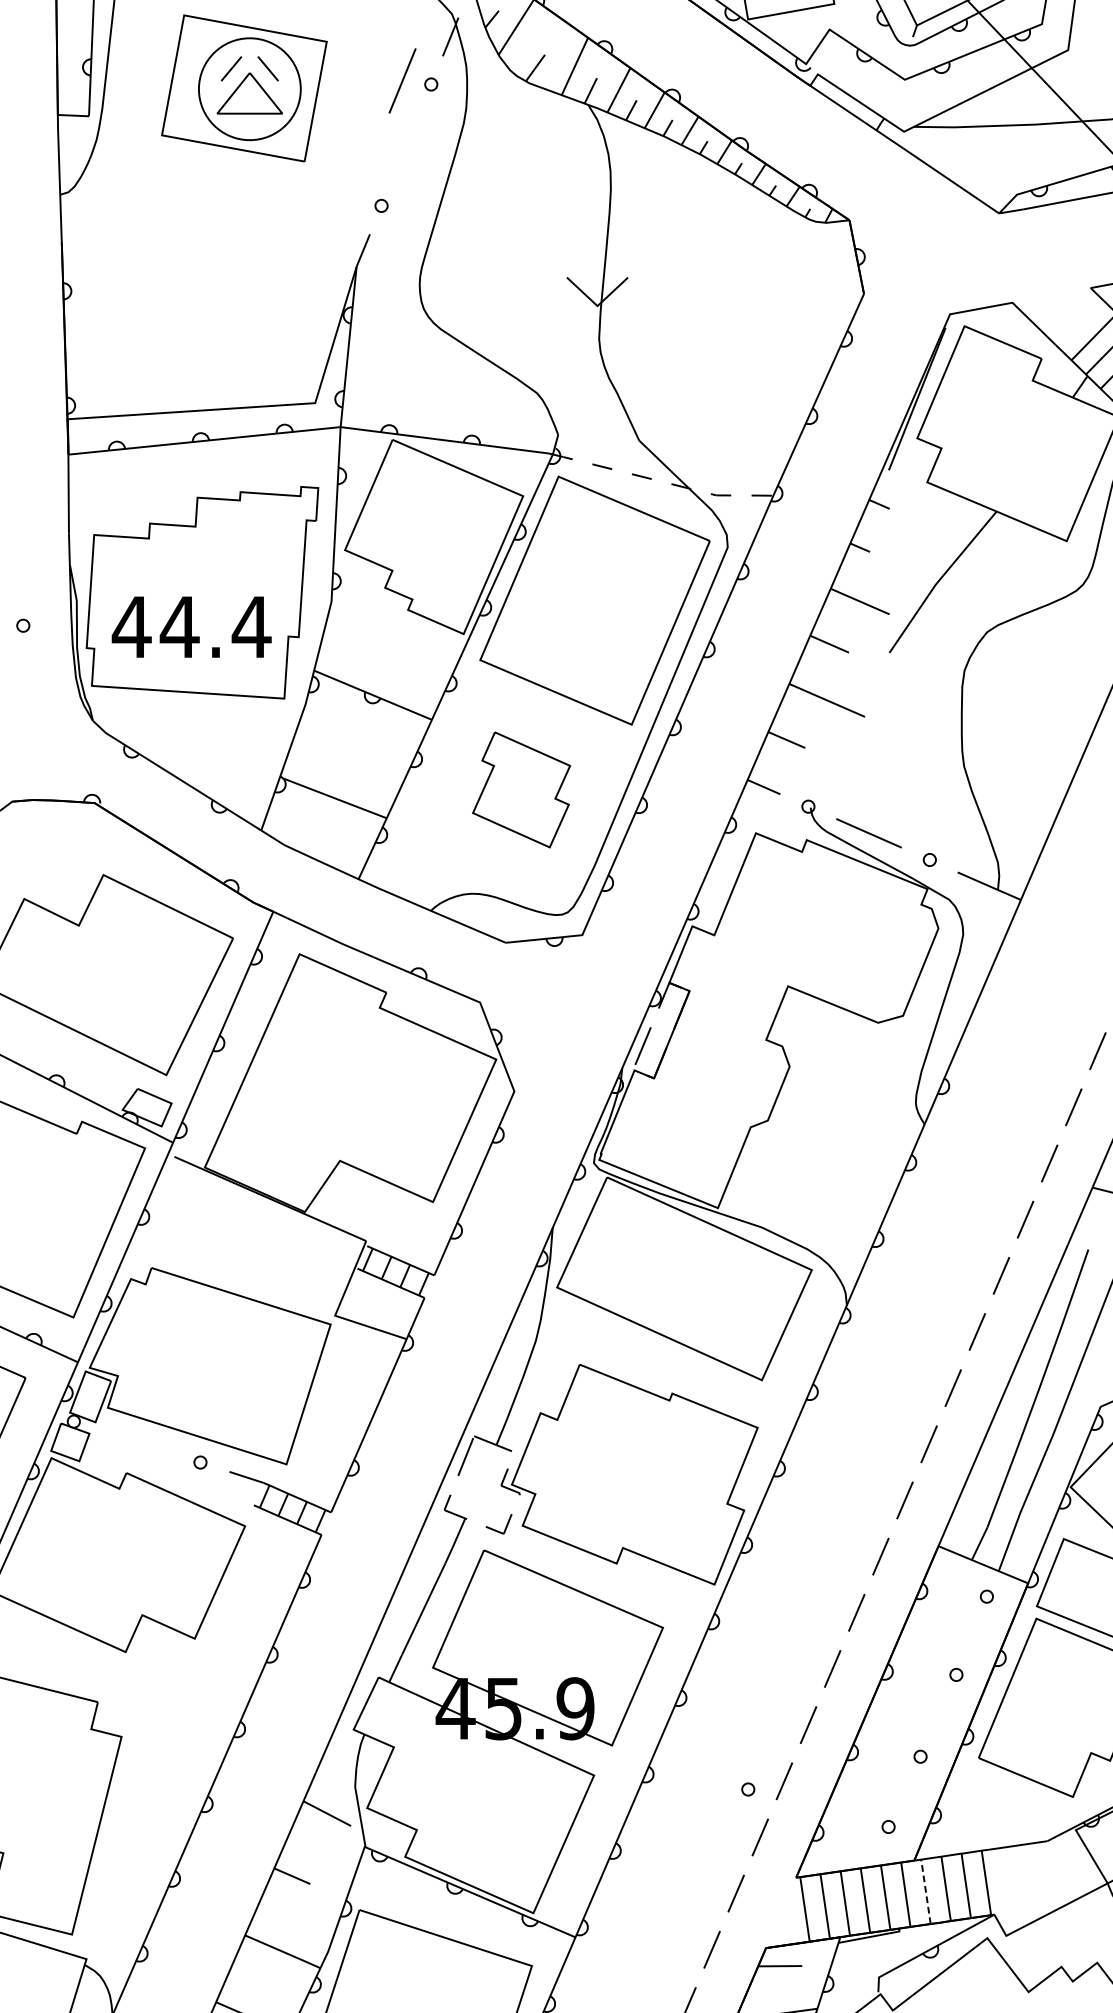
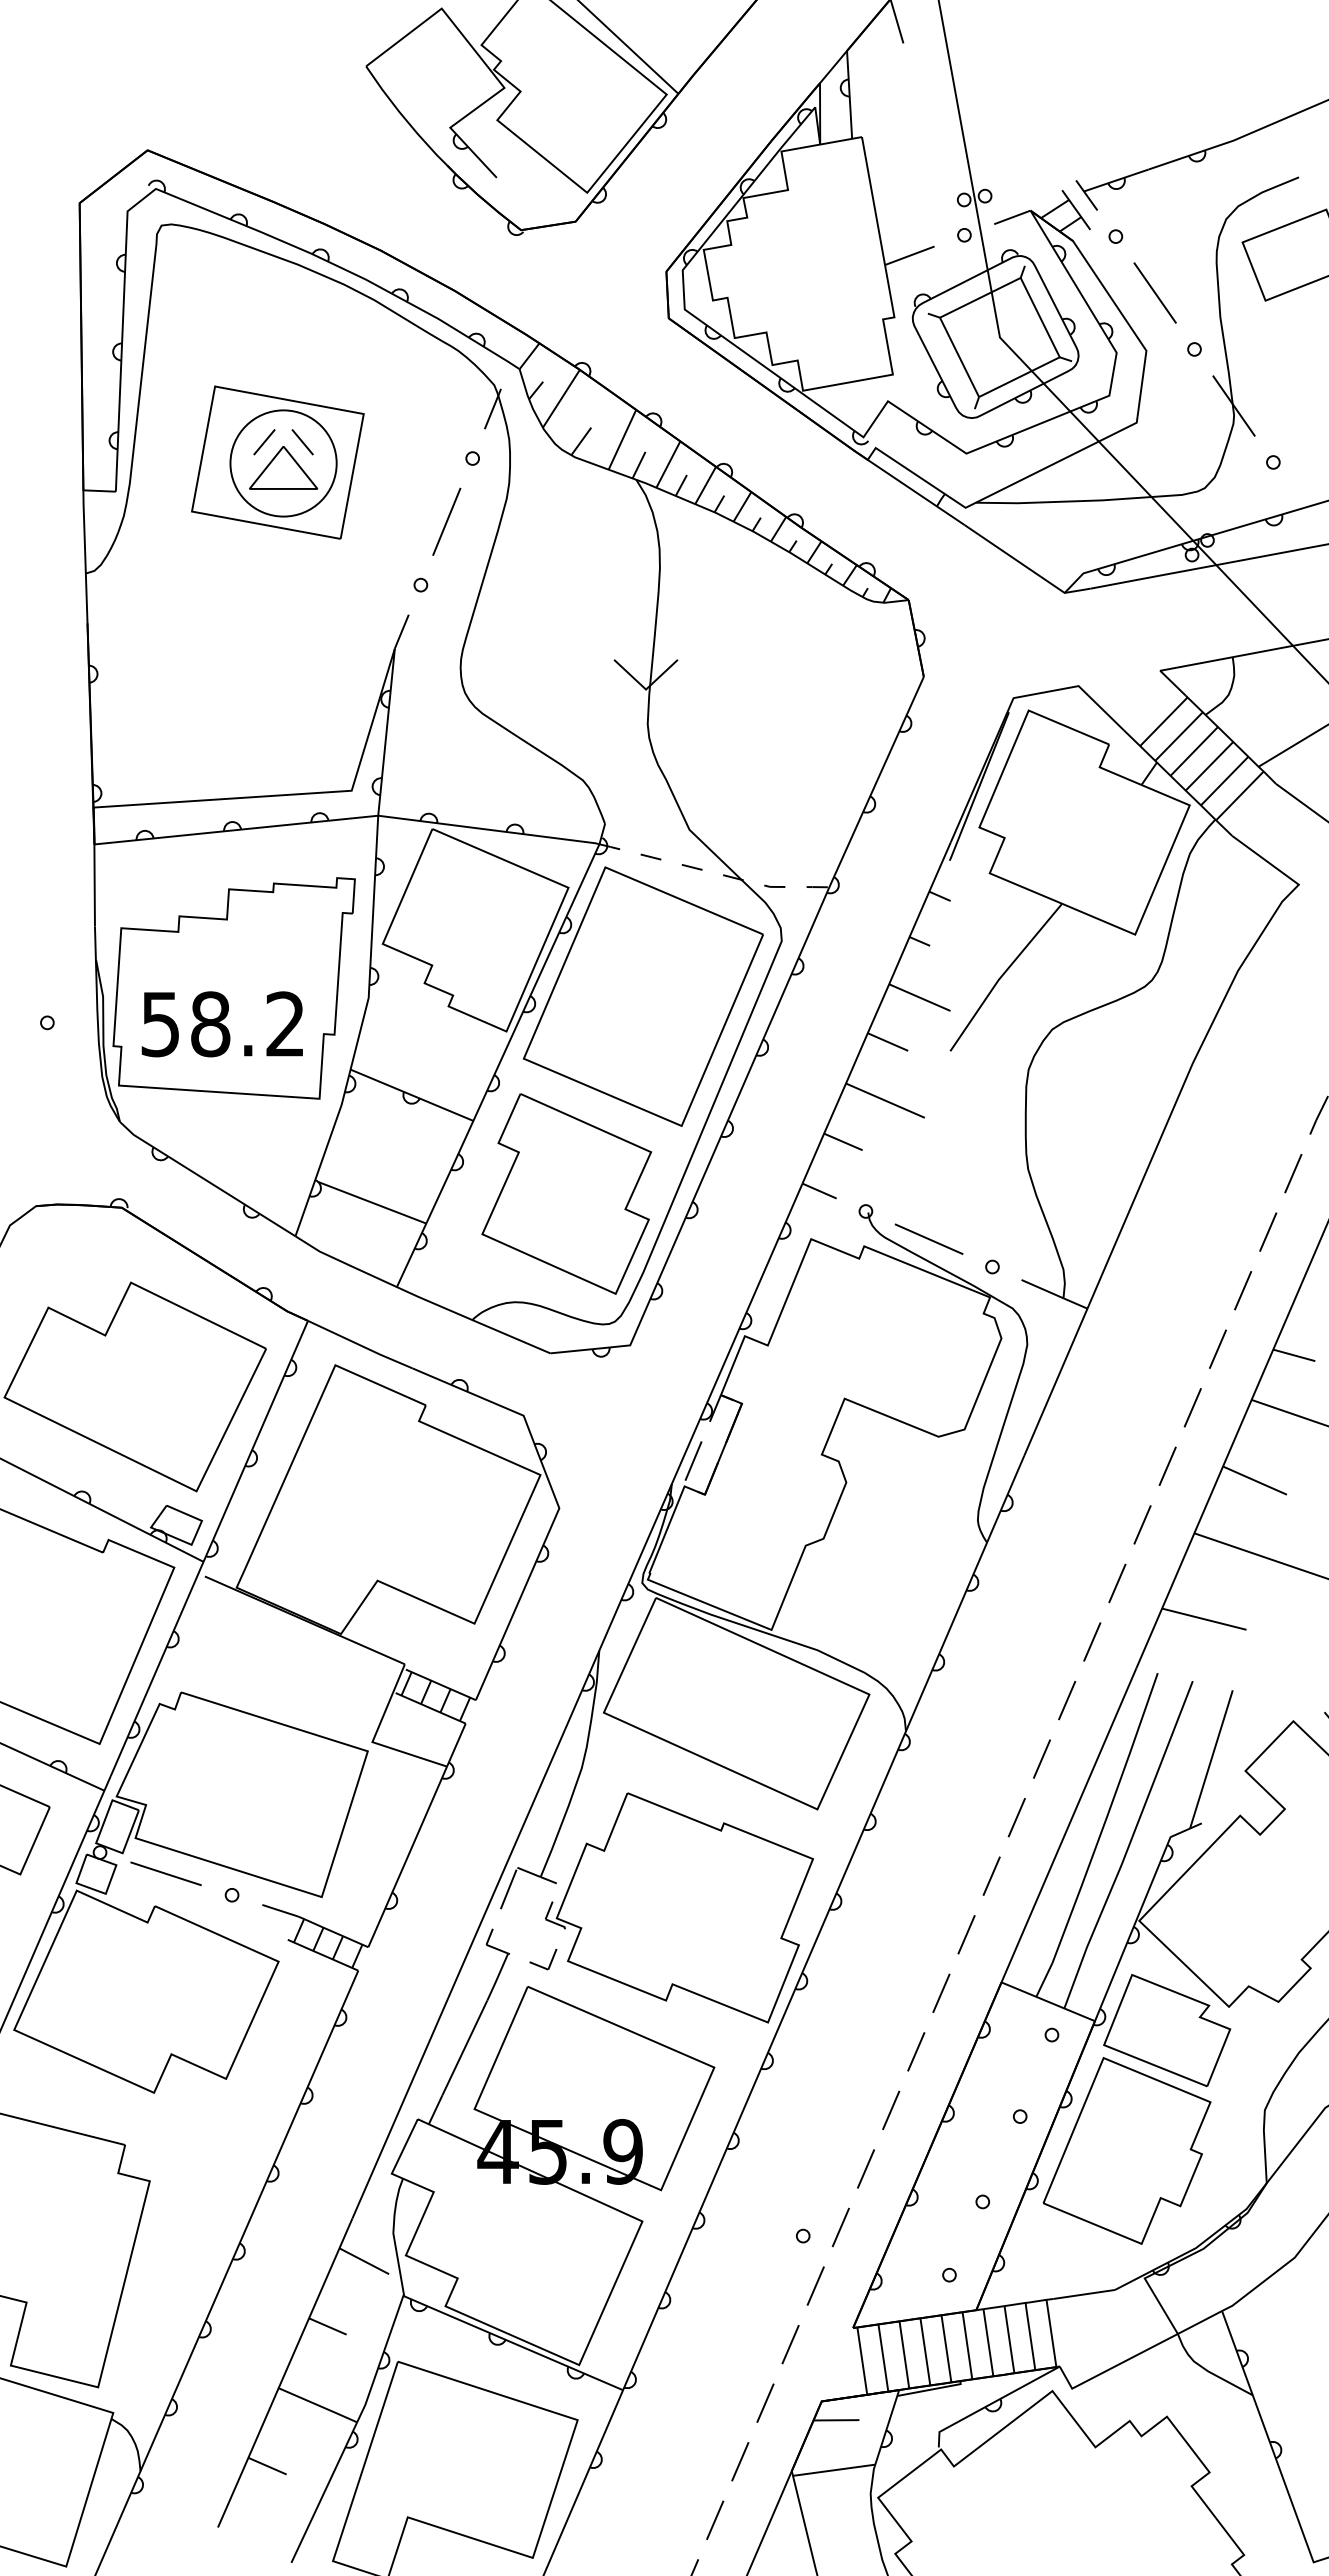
line: (402, 80) -> (446, 521), moved
text: (191, 627) -> (222, 1024), 44.4 -> 58.2
part: (521, 789) -> (566, 1193), size x1.67
line: (136, 1441) -> (165, 1873), added
line: (926, 1891) -> (988, 2342), dashed -> solid

